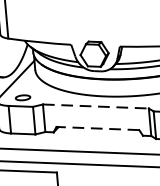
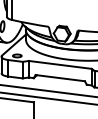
line: (96, 105) -> (60, 64), dashed -> solid
line: (98, 129) -> (60, 78), dashed -> solid

